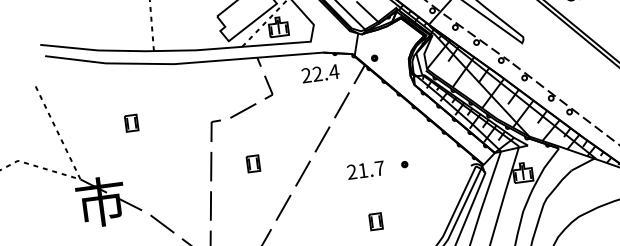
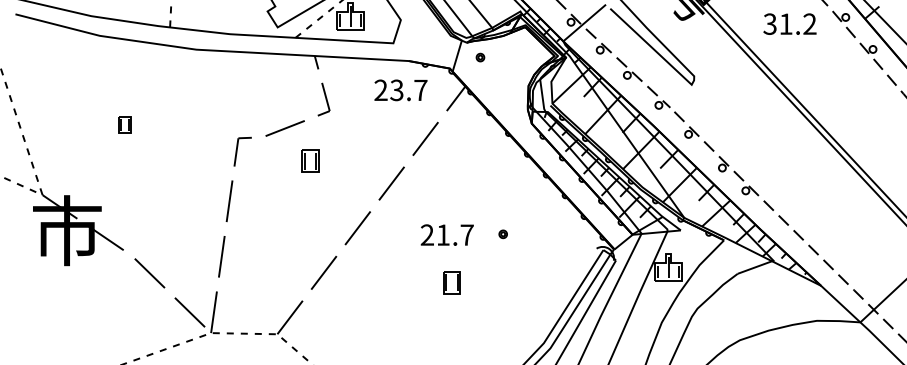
part: (374, 58) -> (480, 57), moved
text: (325, 73) -> (408, 90), 22.4 -> 23.7
part: (131, 122) -> (125, 124), size x0.7
part: (253, 163) -> (310, 160), moved
part: (375, 221) -> (451, 282), moved

